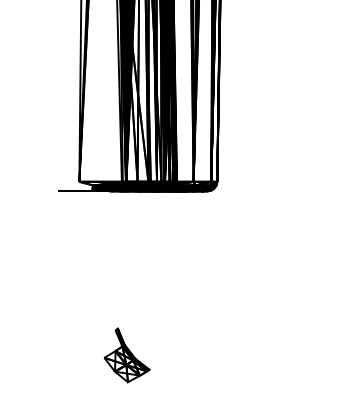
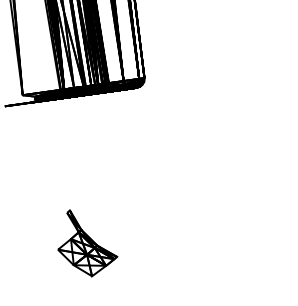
part: (127, 355) -> (86, 242), size x1.43

